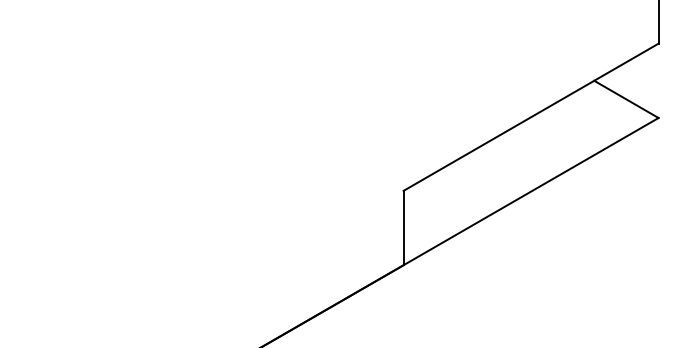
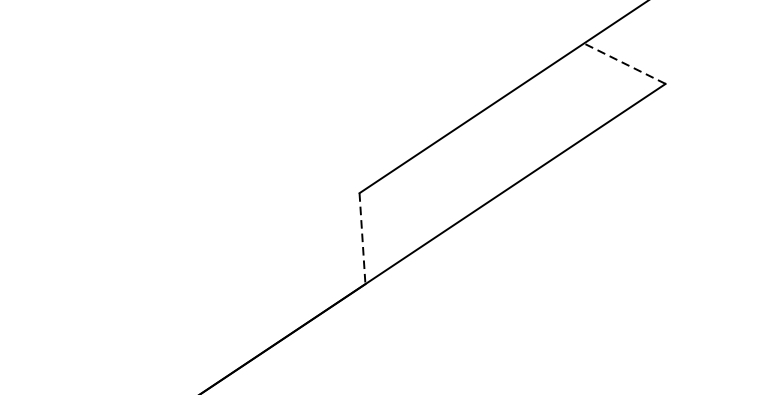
line: (625, 99) -> (623, 63), solid -> dashed
line: (403, 228) -> (362, 239), solid -> dashed

